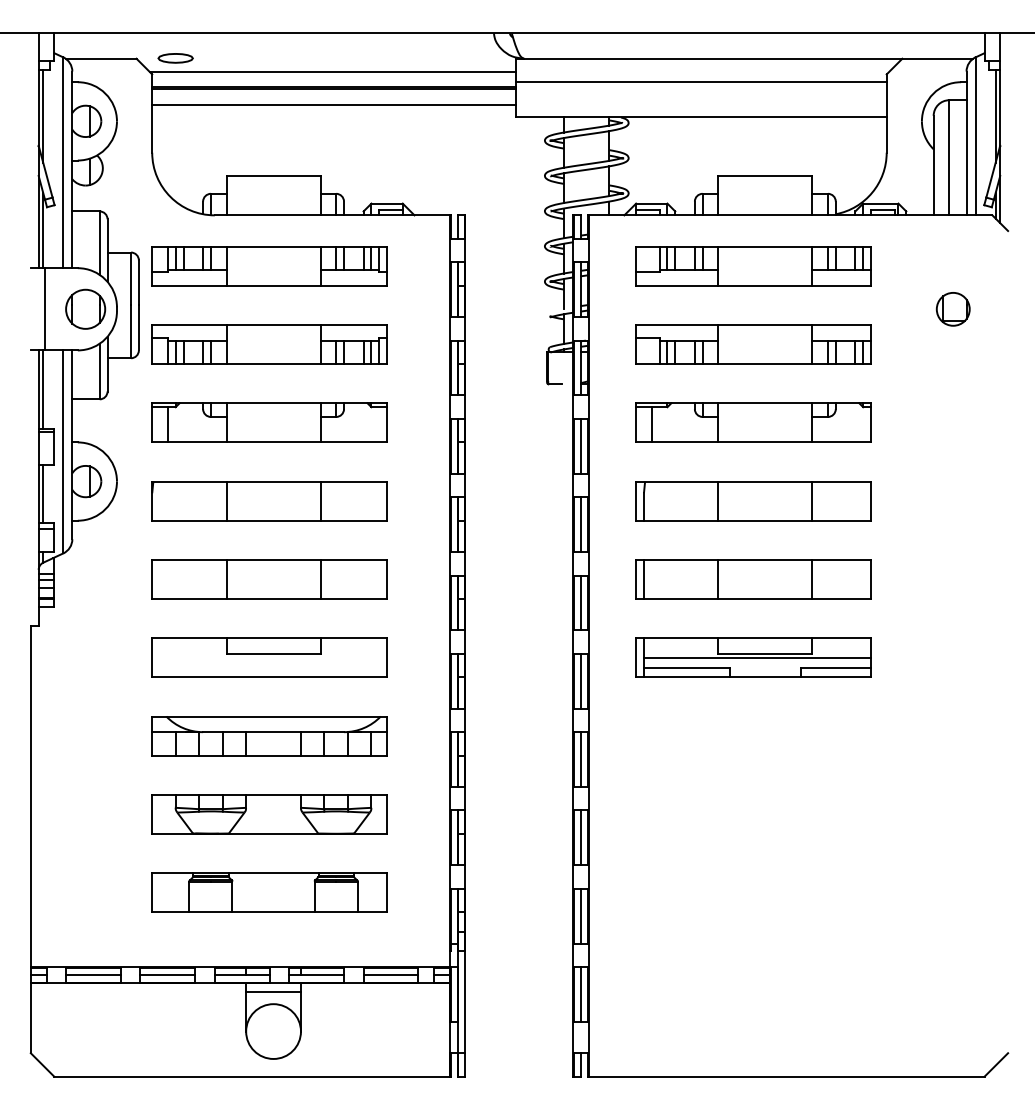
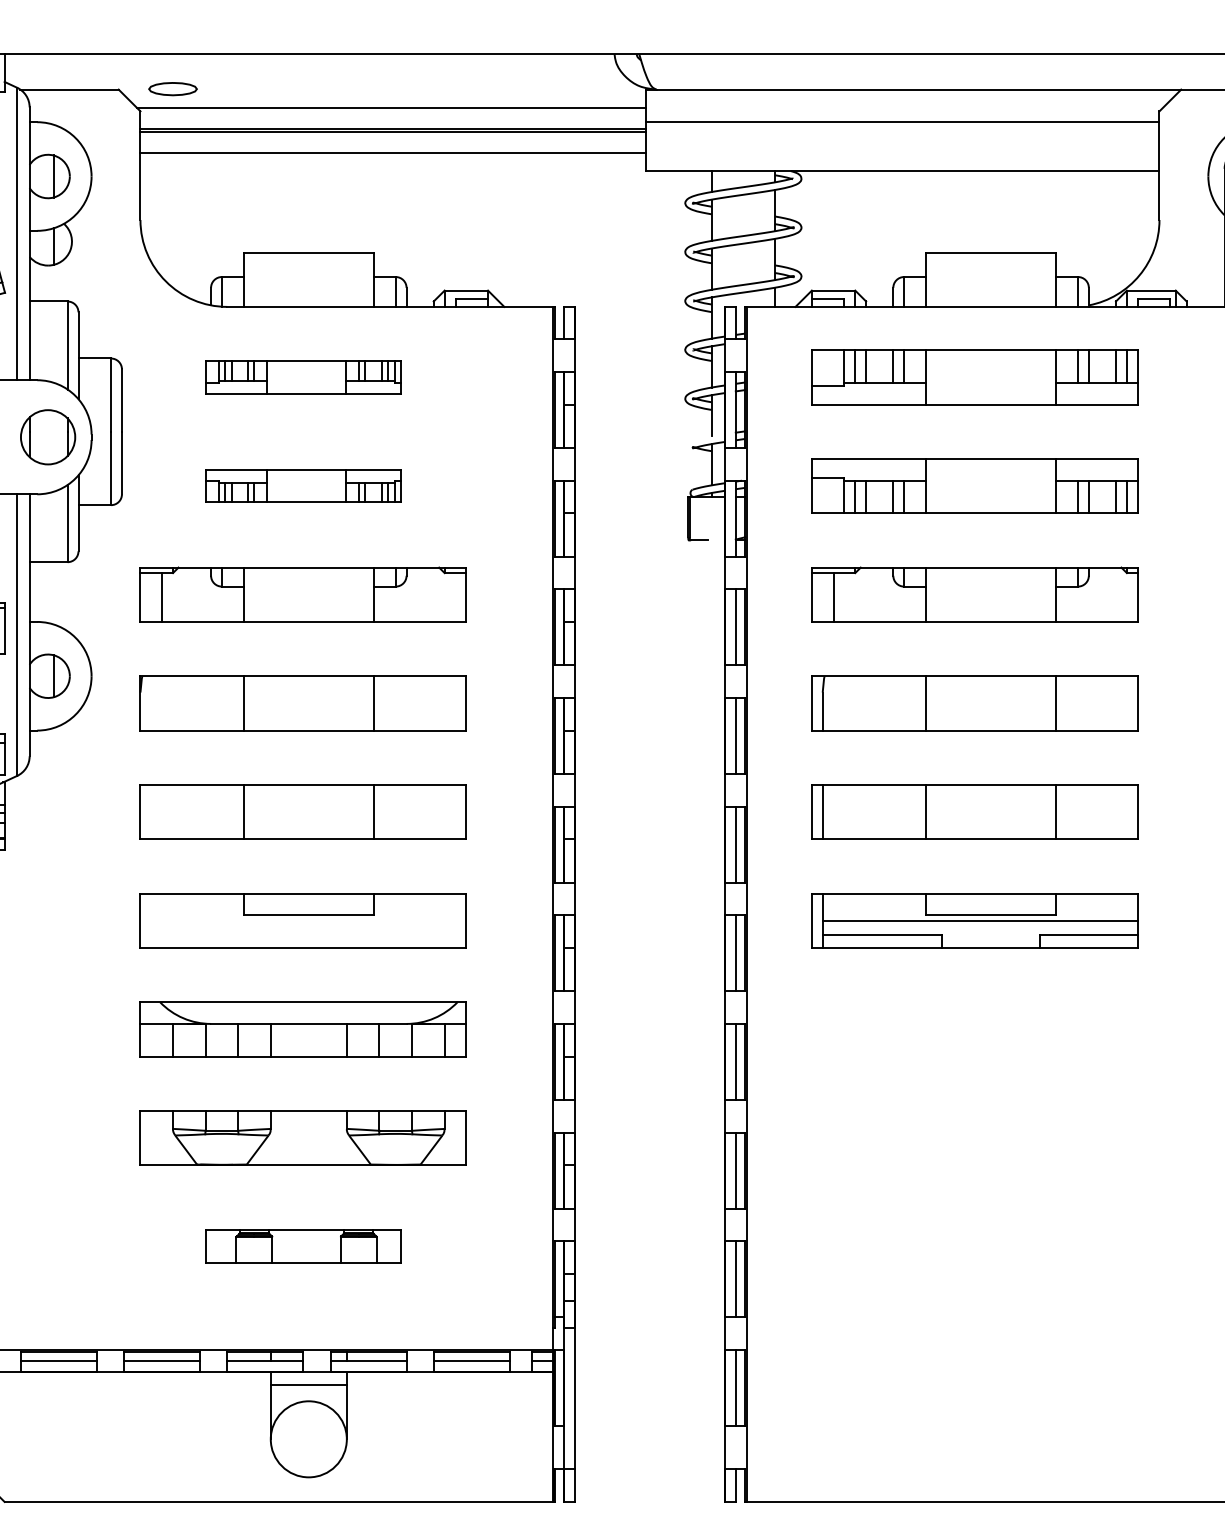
part: (269, 266) -> (303, 377), size x0.6
part: (269, 344) -> (303, 486), size x0.6
part: (269, 892) -> (303, 1246), size x0.6

